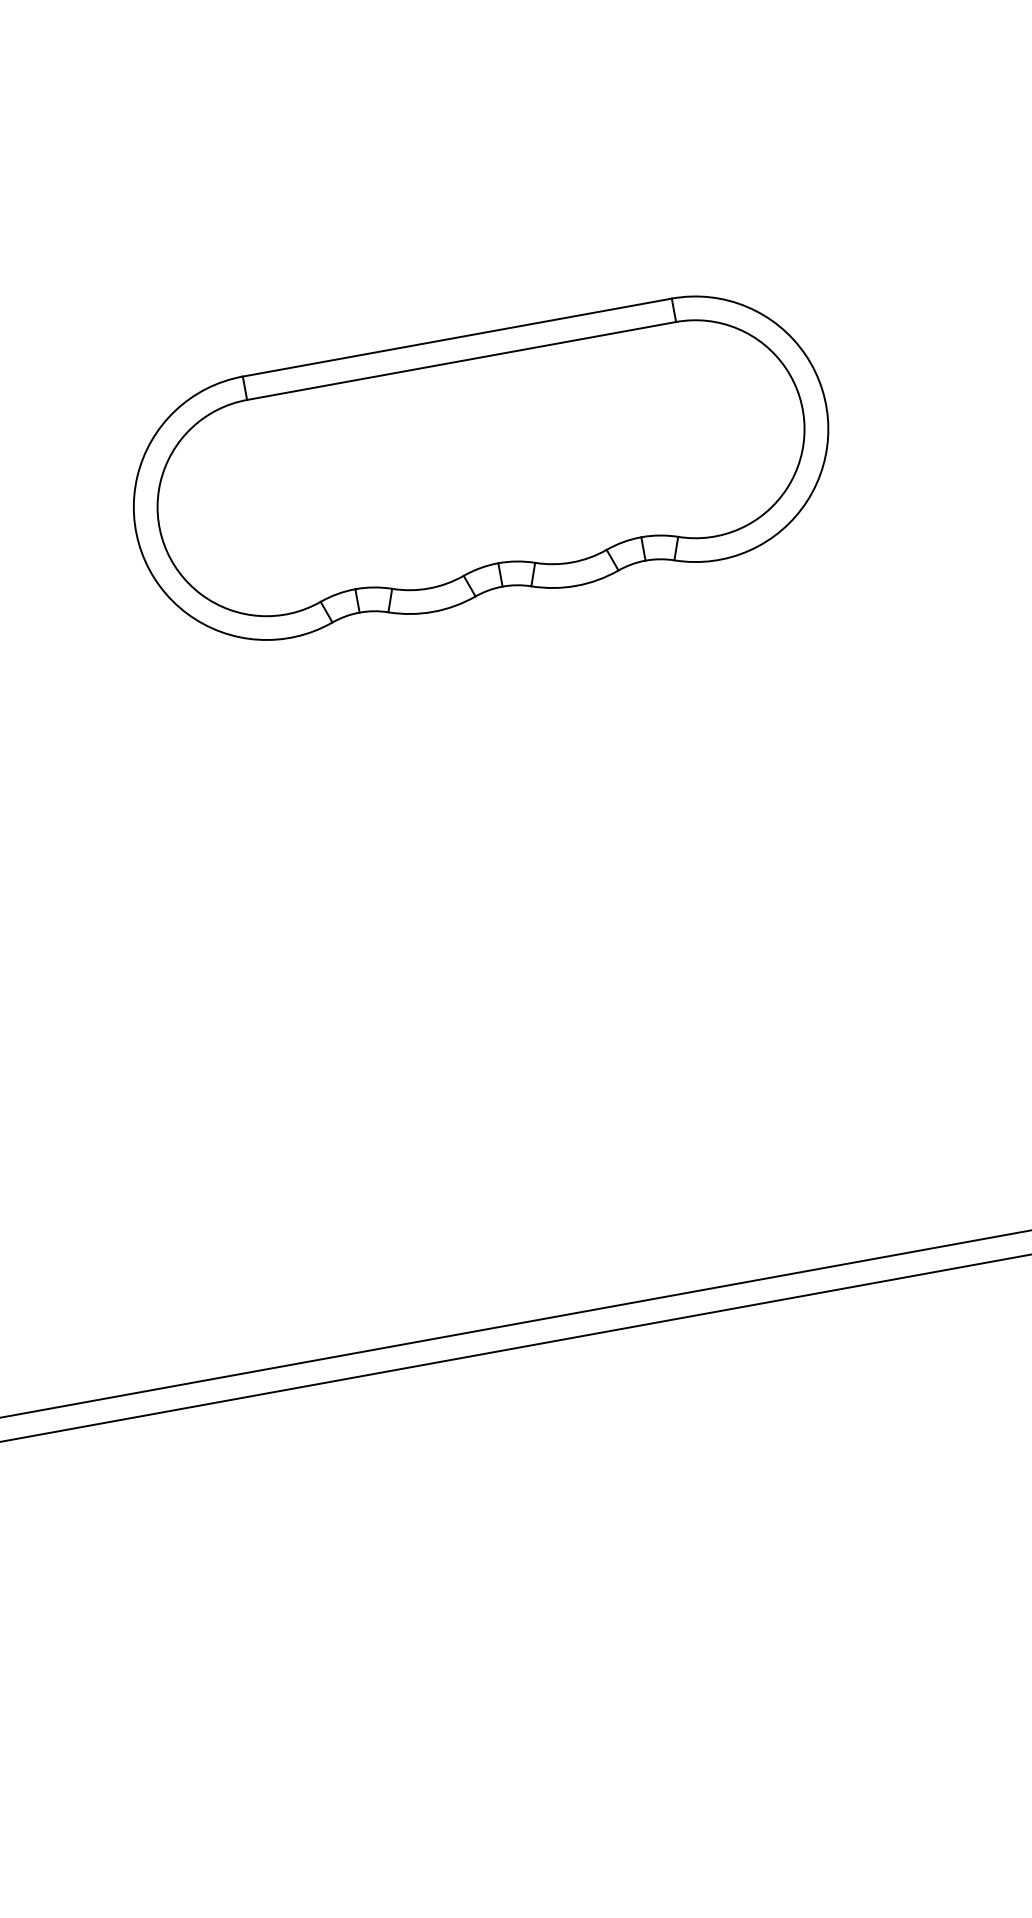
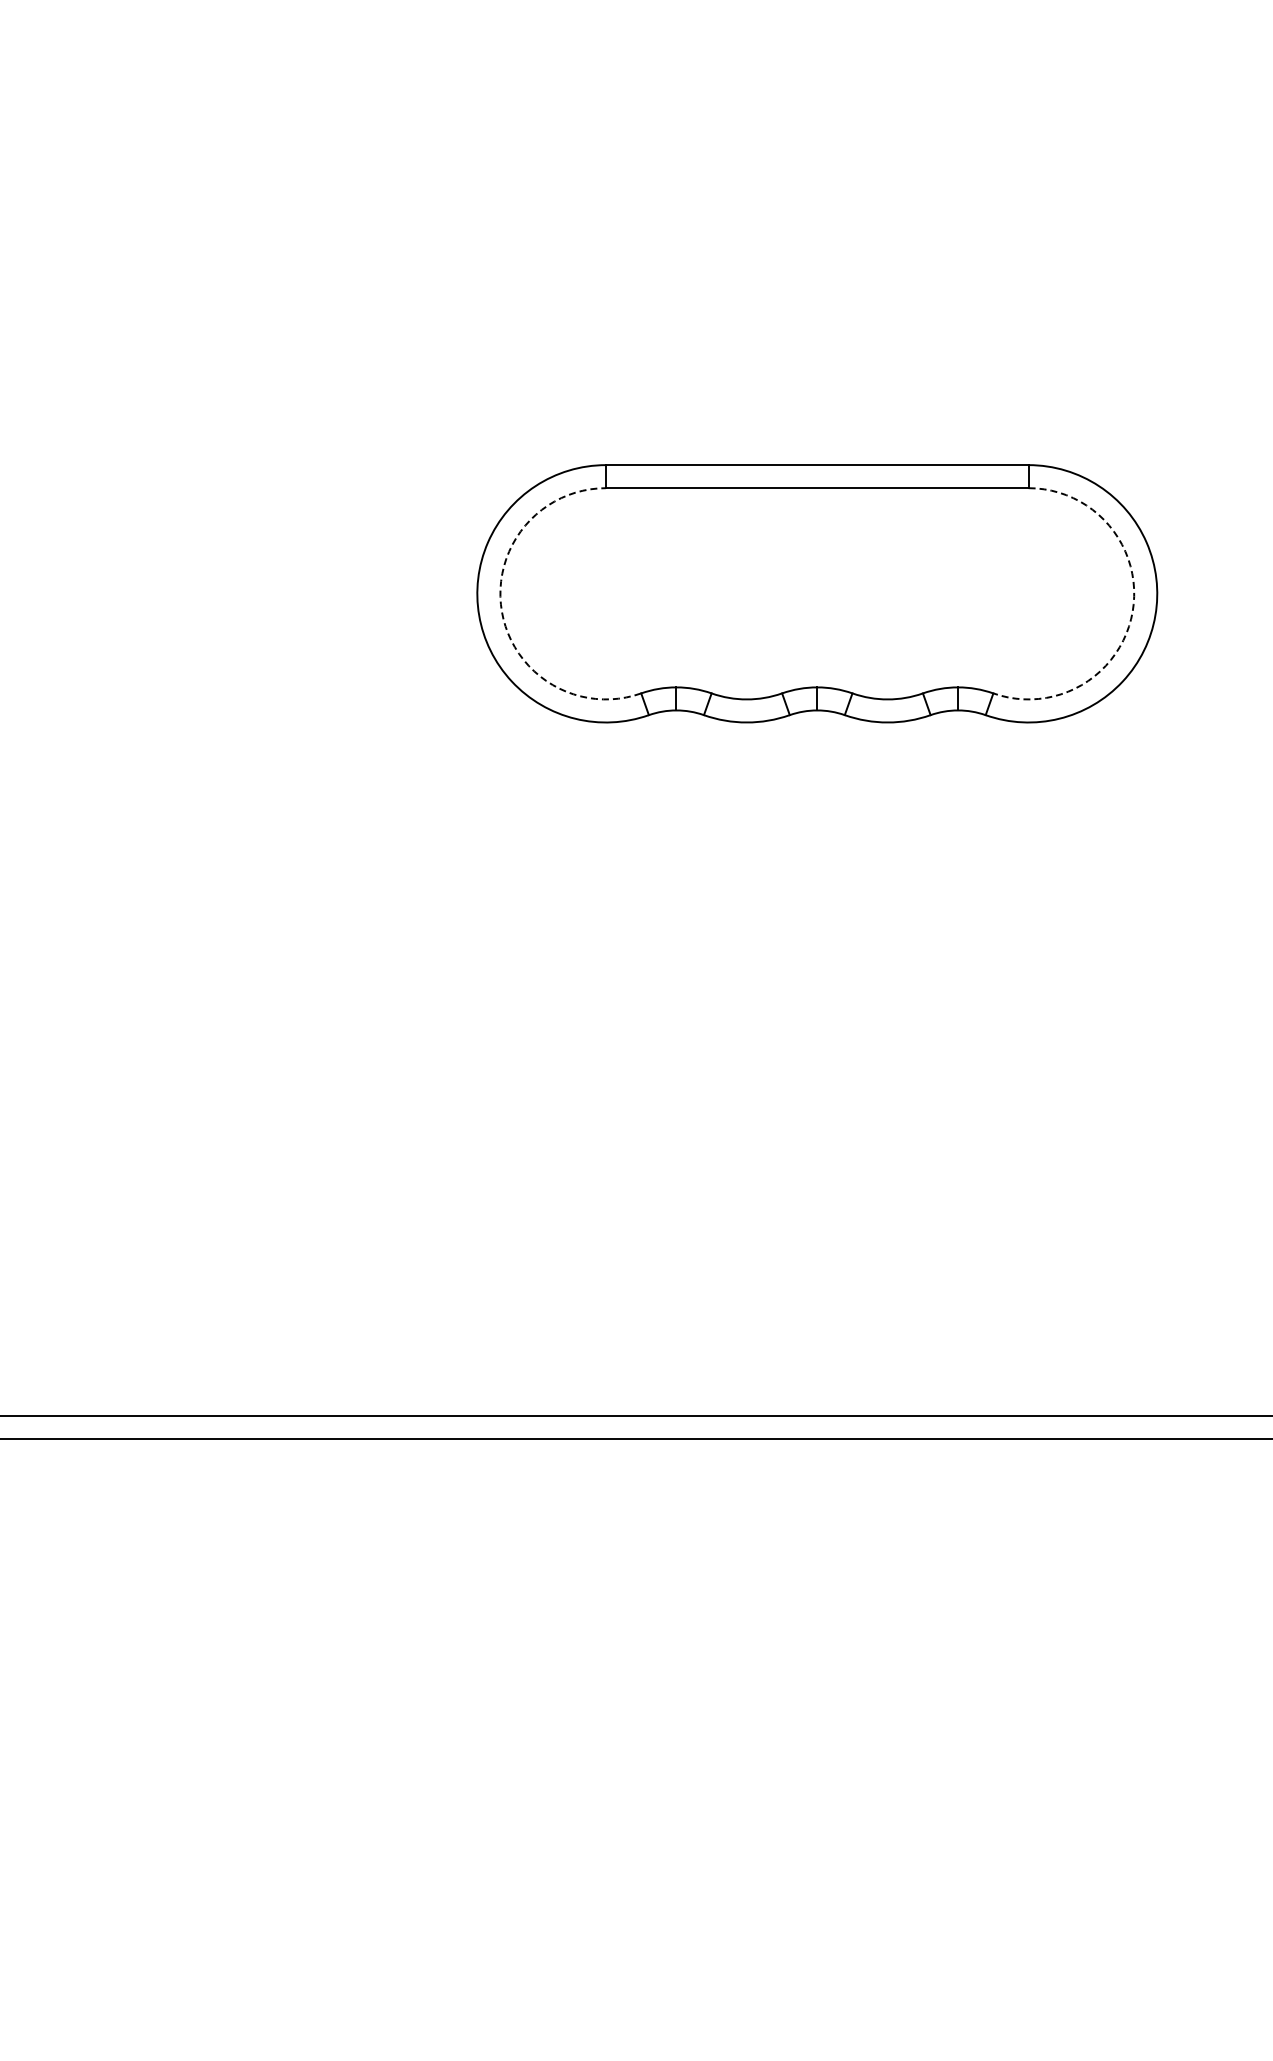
arc: (804, 428) -> (1132, 611), solid -> dashed
arc: (163, 544) -> (501, 611), solid -> dashed

